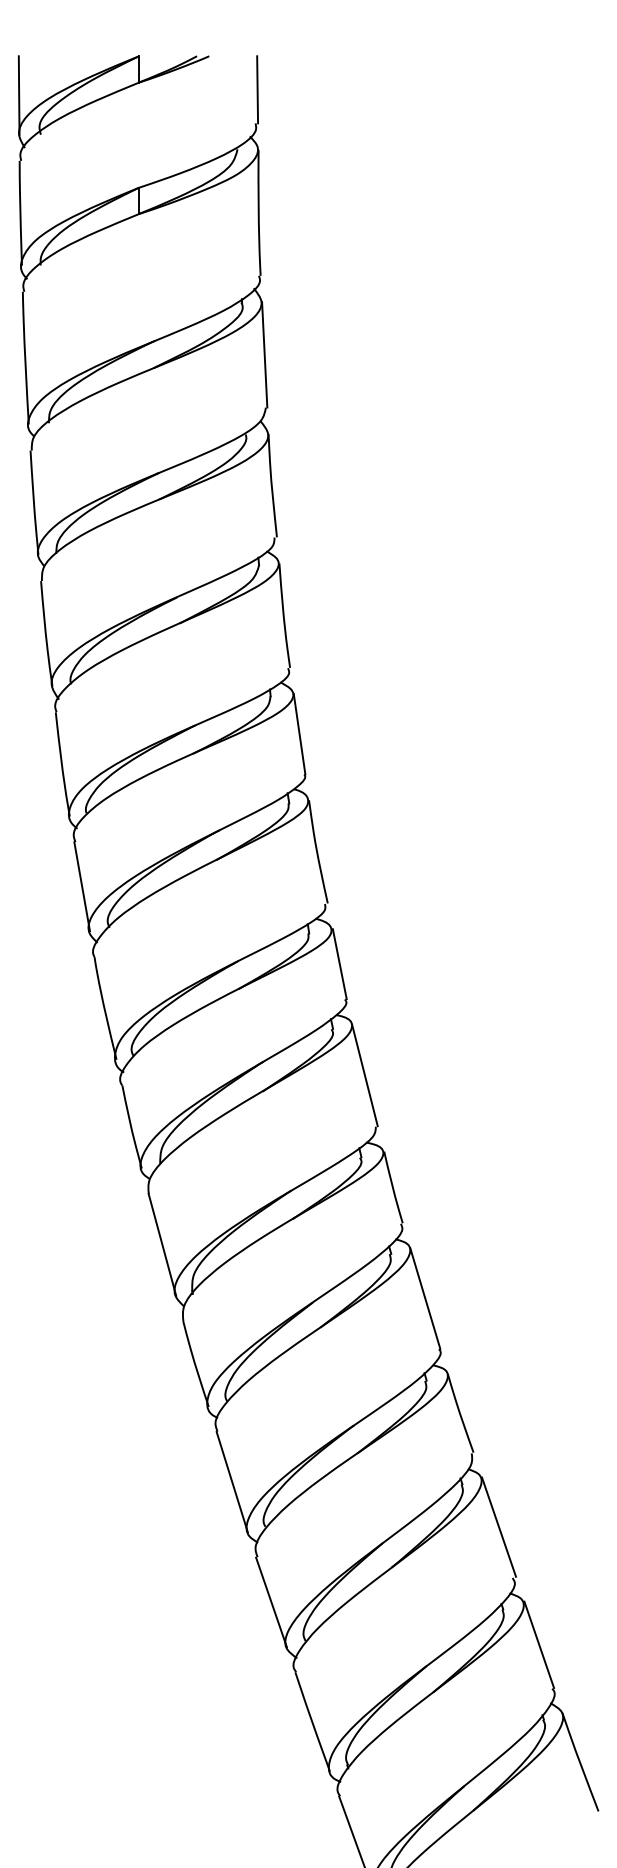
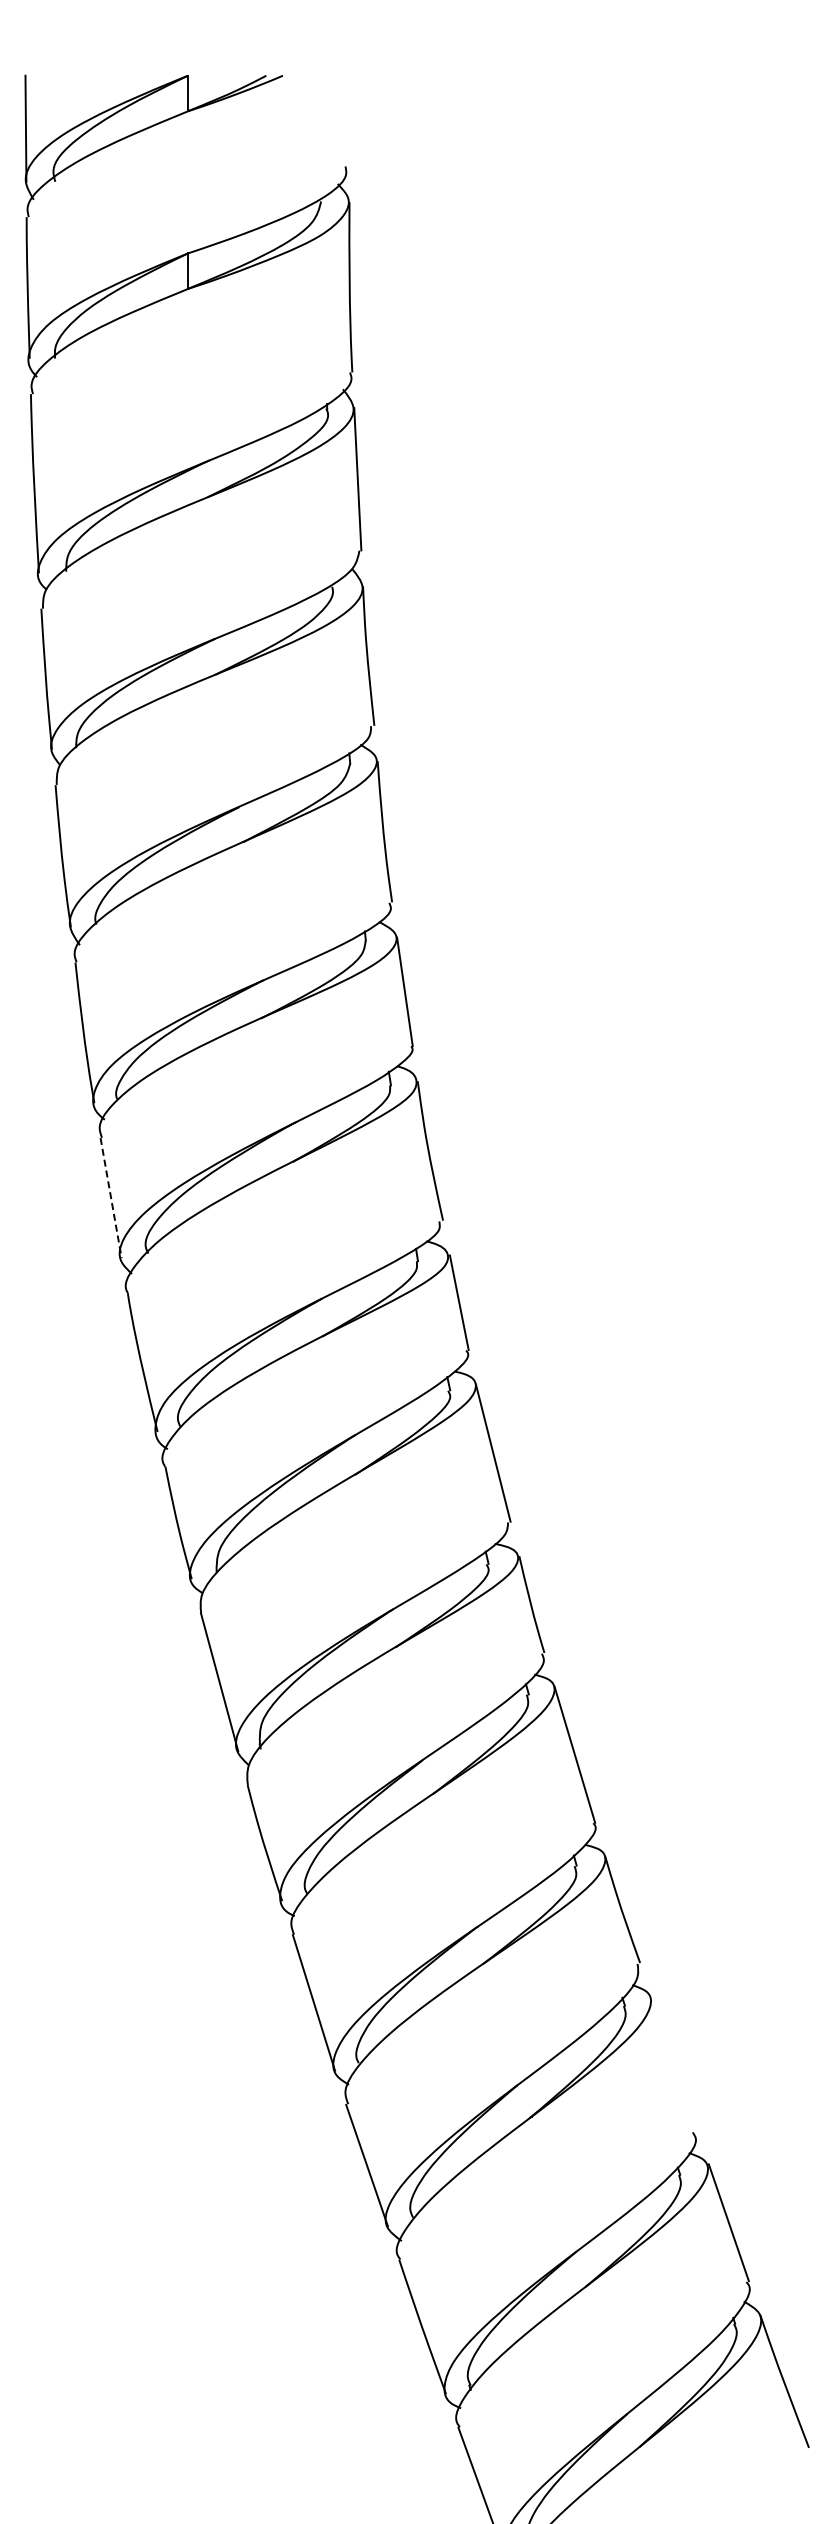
line: (257, 89) -> (347, 120), removed
line: (82, 887) -> (111, 1198), solid -> dashed
line: (499, 1527) -> (674, 2063), removed

